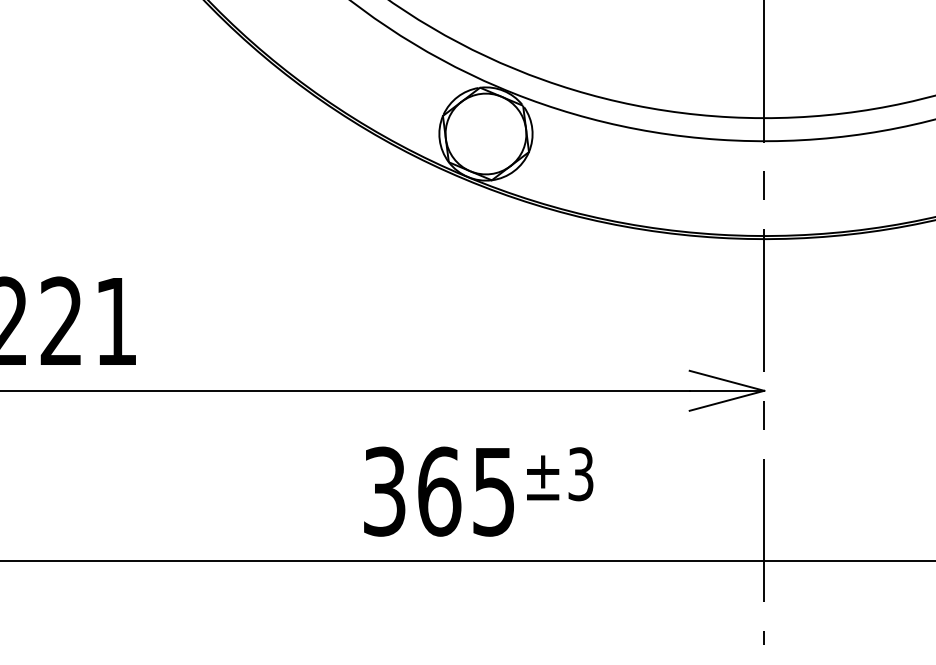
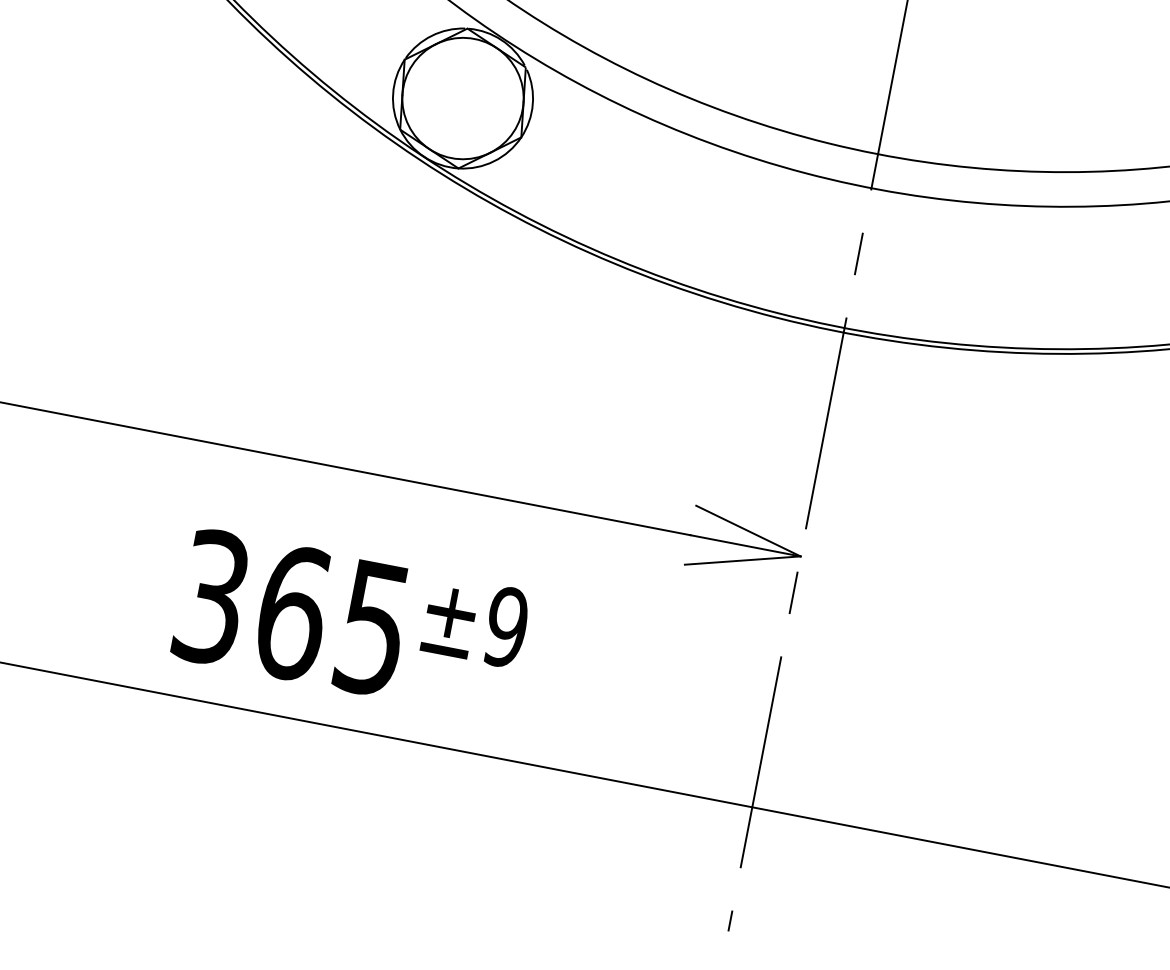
text: (580, 474) -> (505, 627), ±3 -> ±9

